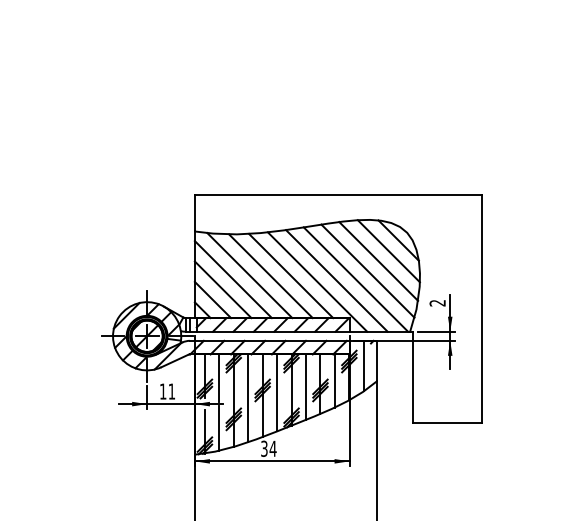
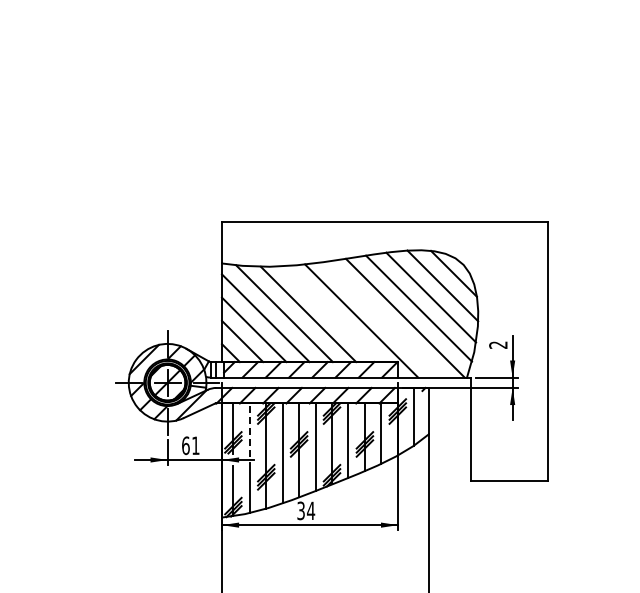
line: (291, 276) -> (331, 314), removed
line: (336, 280) -> (383, 319), removed
line: (219, 378) -> (249, 430), solid -> dashed
text: (162, 391) -> (185, 445), 11 -> 61

